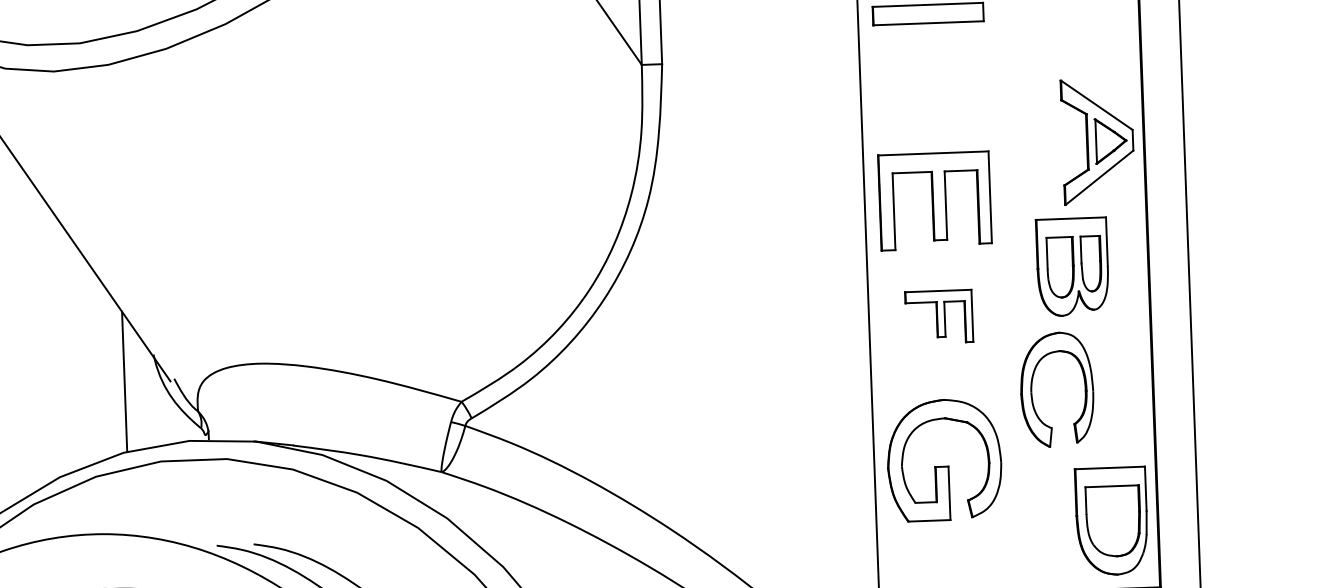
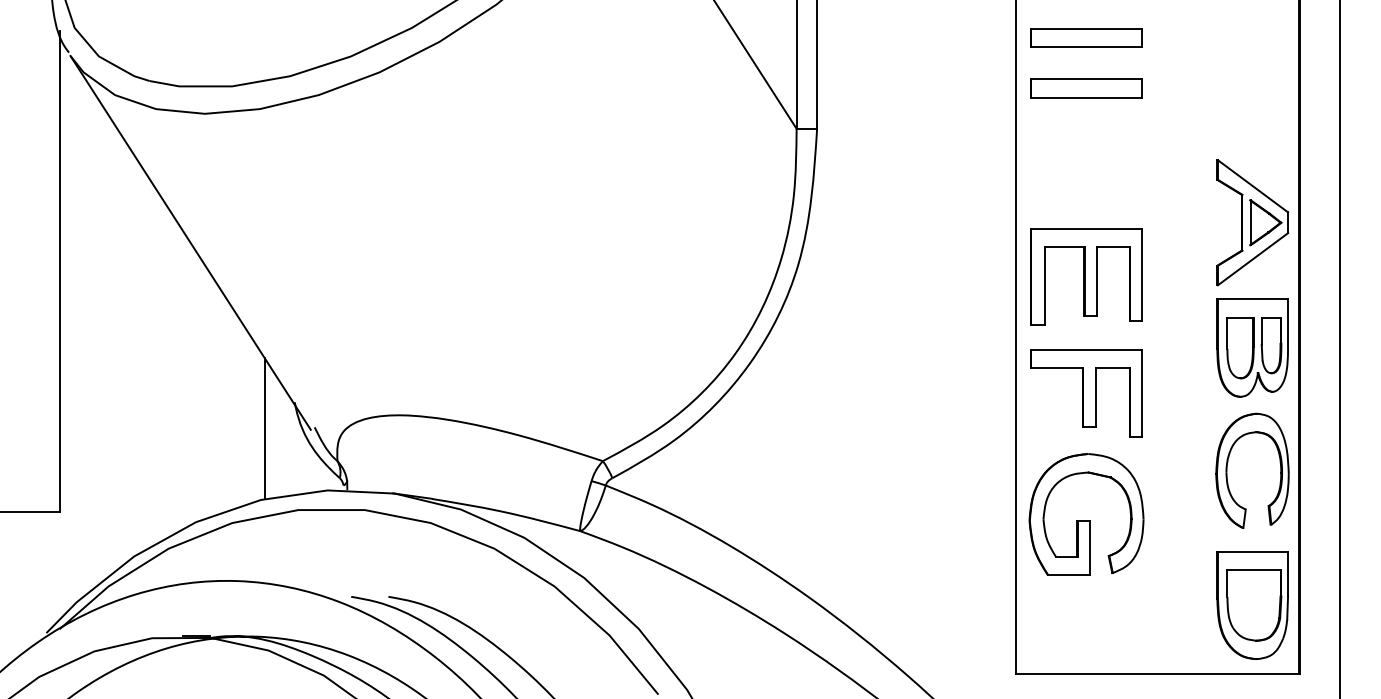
part: (1072, 266) -> (1252, 347), moved
part: (939, 317) -> (1086, 393), size x1.67
part: (1032, 390) -> (1227, 470), moved
part: (944, 460) -> (1086, 514), moved

